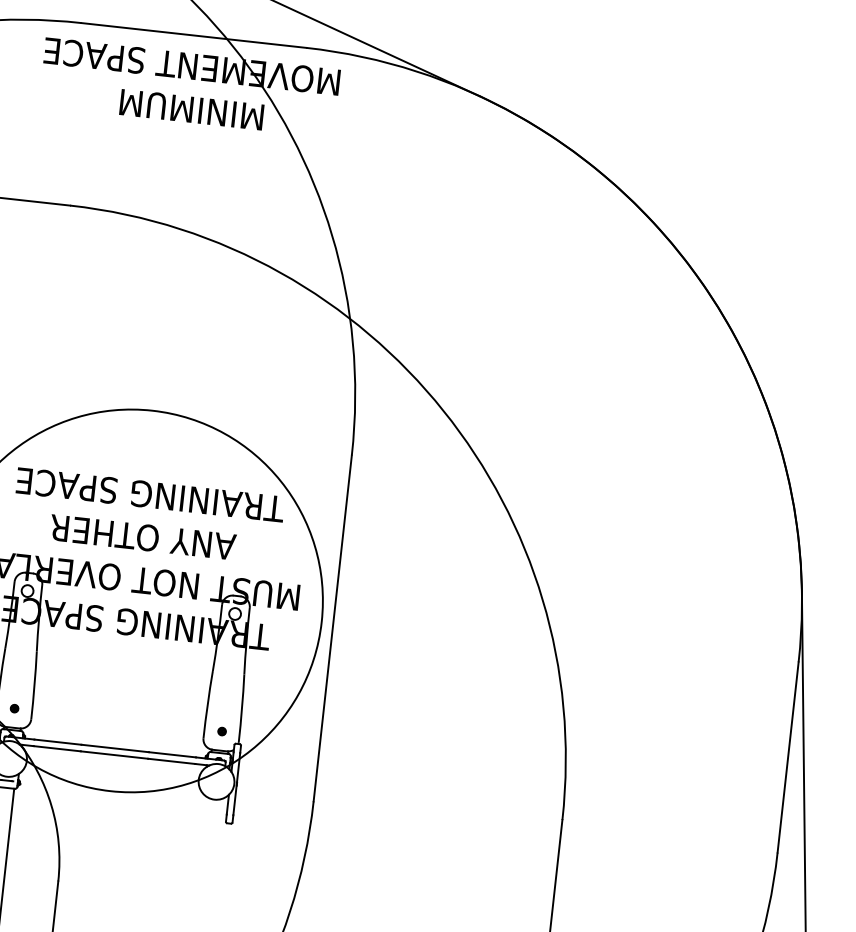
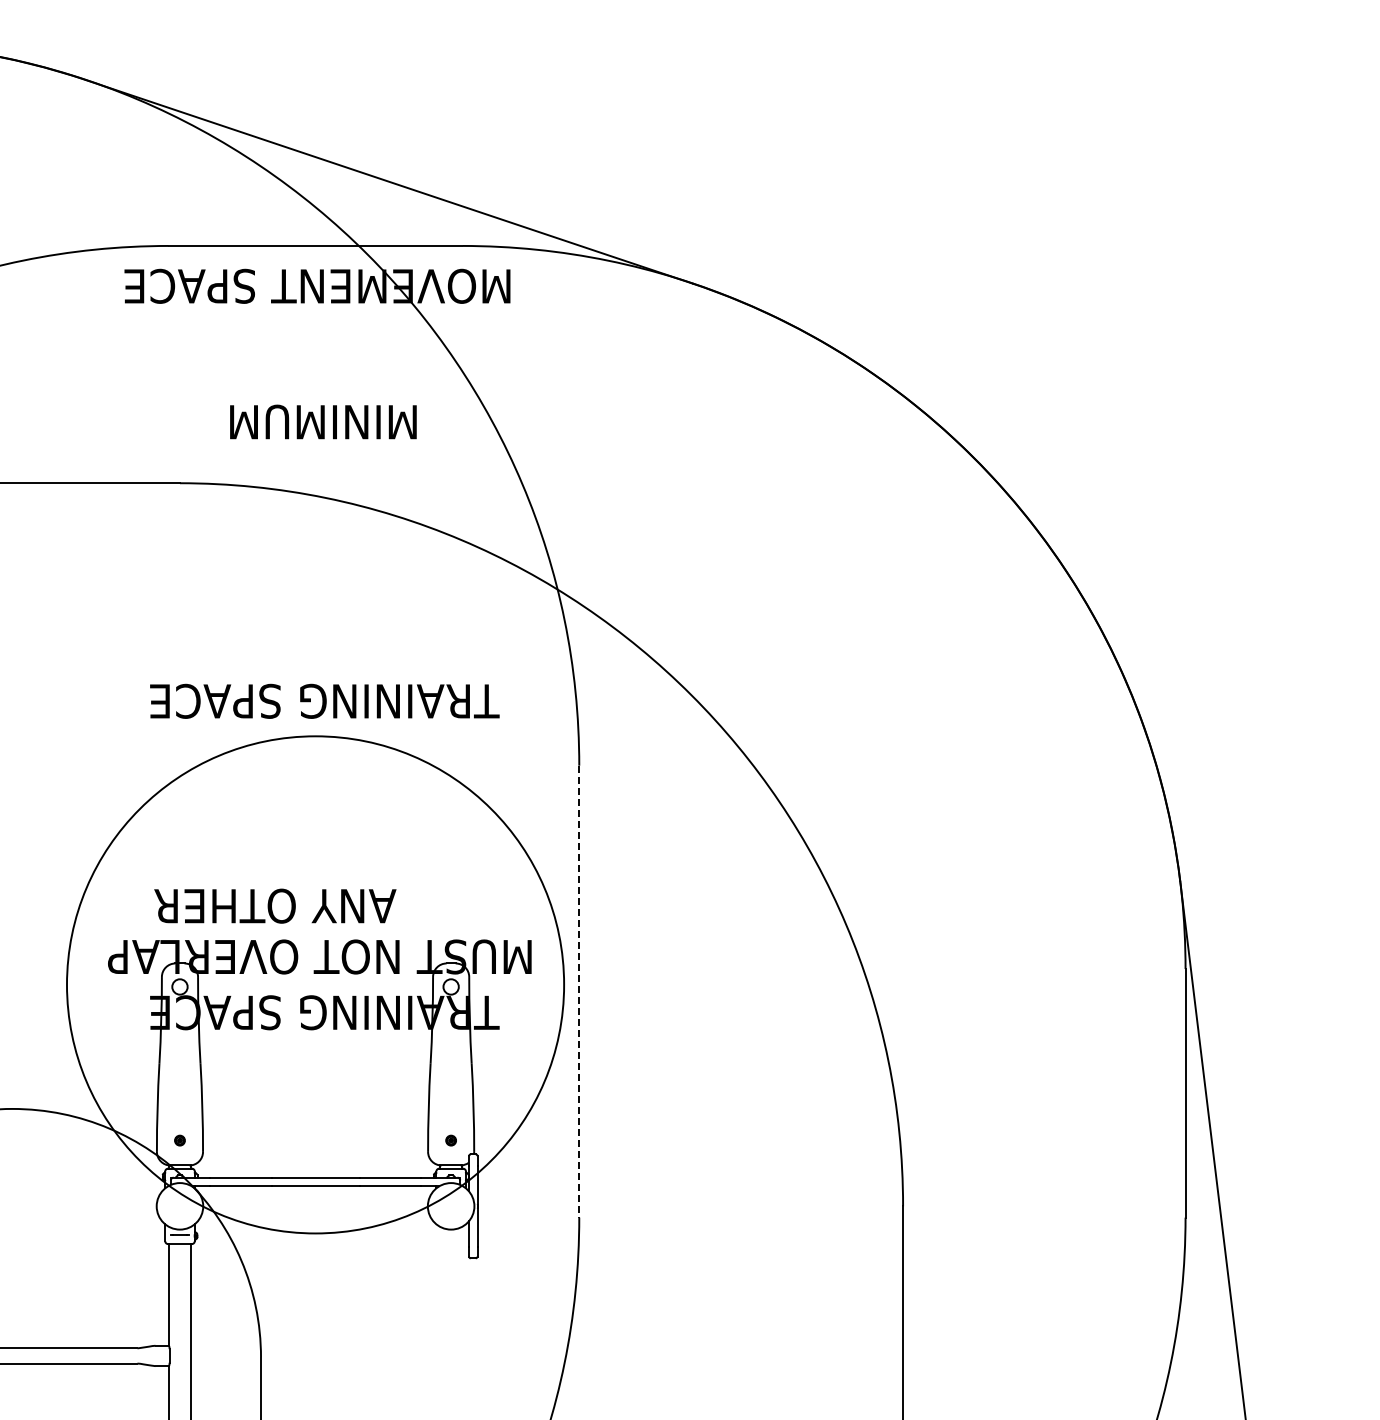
text: (191, 109) -> (323, 421), moved
text: (150, 494) -> (324, 700), moved
text: (143, 536) -> (275, 905), moved
line: (332, 628) -> (579, 991), solid -> dashed

